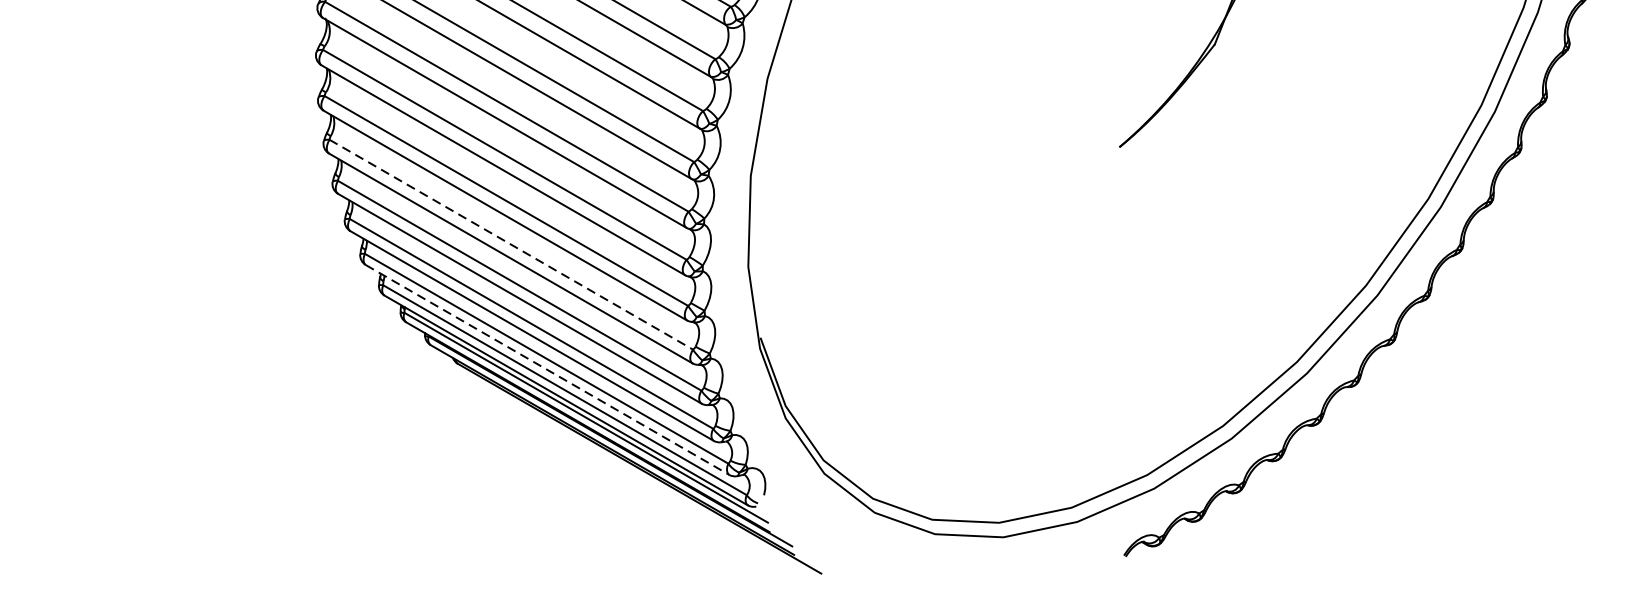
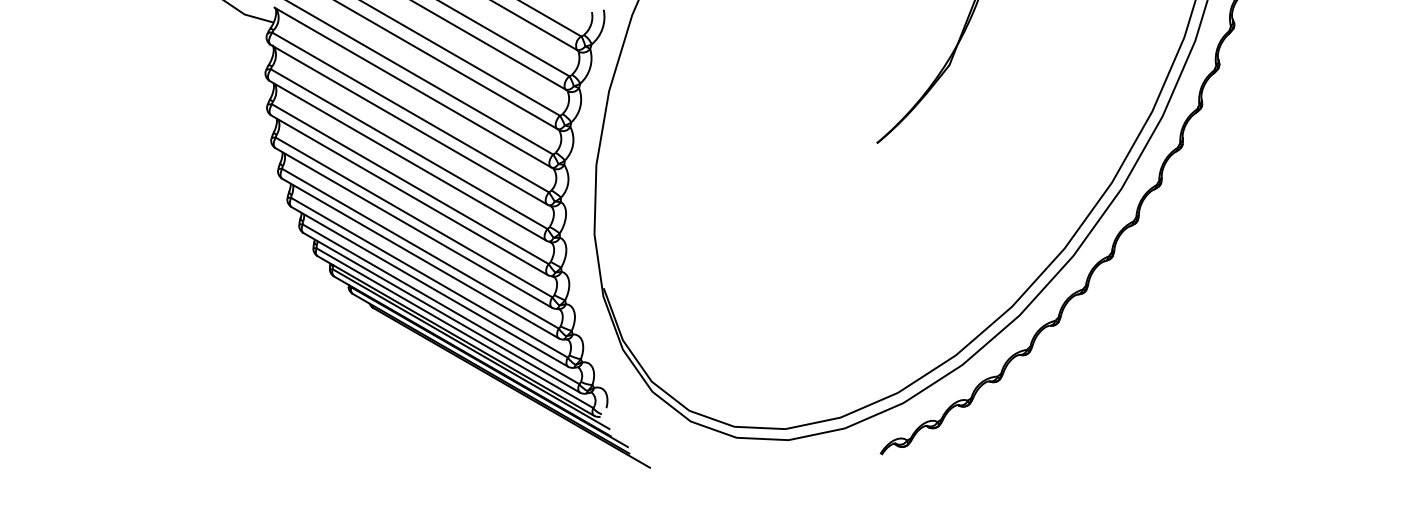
line: (511, 244) -> (414, 217), dashed -> solid
line: (547, 369) -> (441, 312), dashed -> solid

